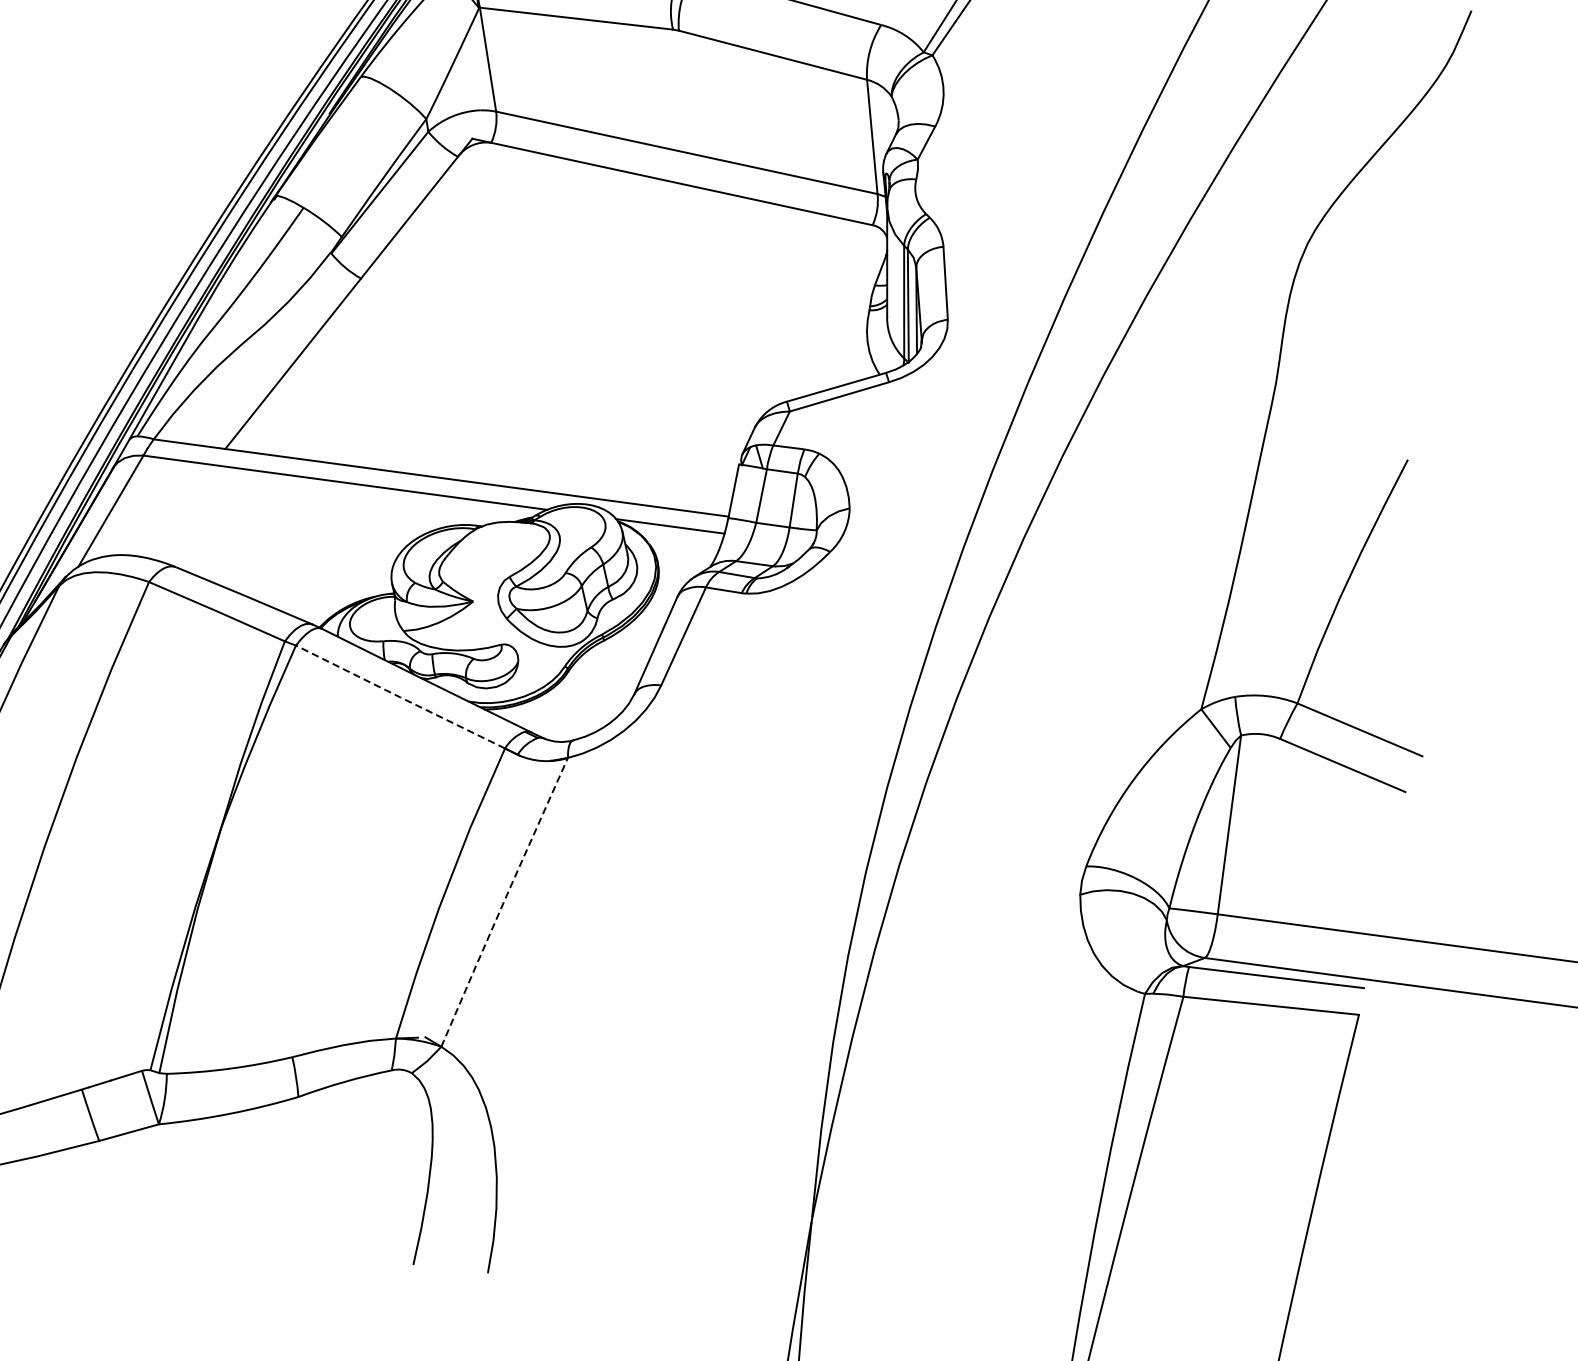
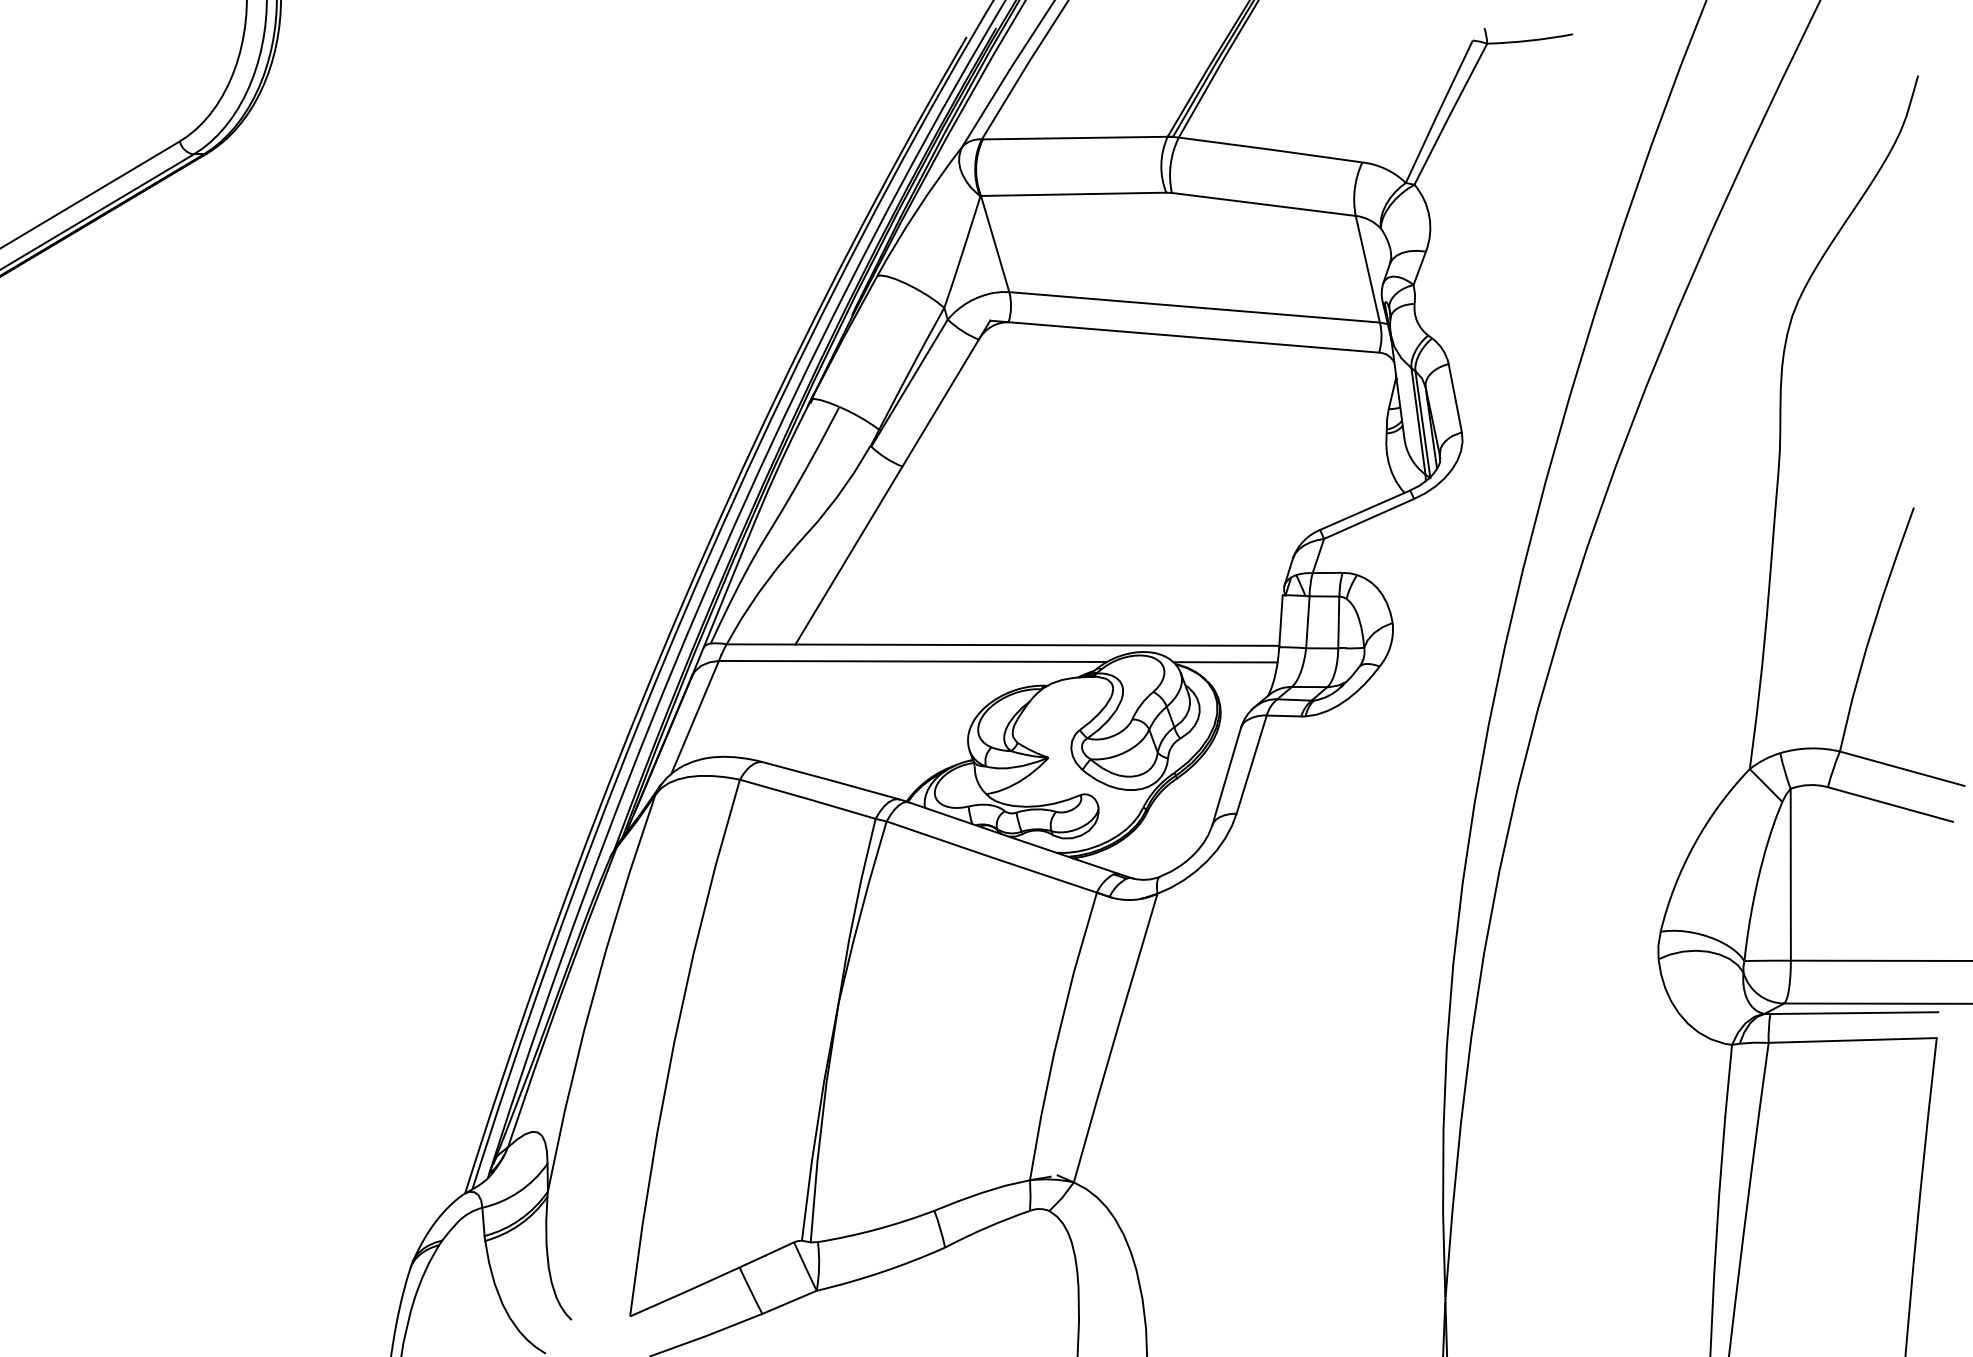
line: (400, 697) -> (991, 857), dashed -> solid
line: (503, 901) -> (1114, 1037), dashed -> solid

